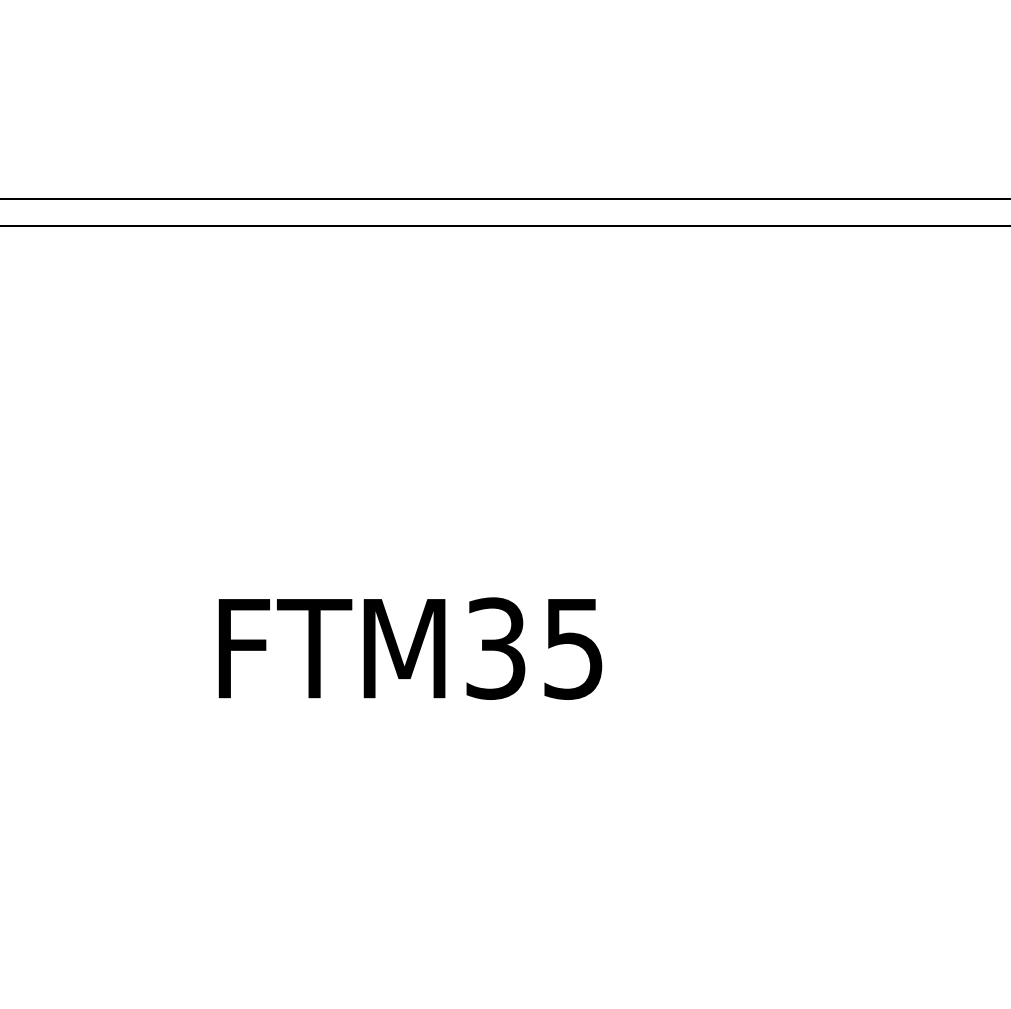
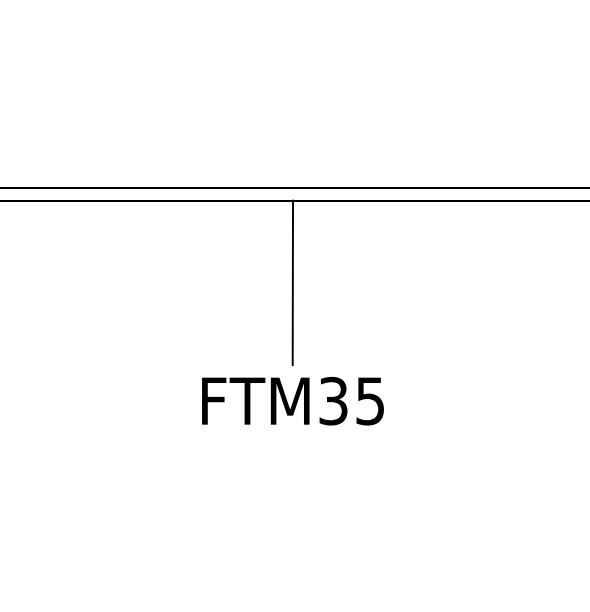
line: (590, 398) -> (292, 282), added
text: (409, 647) -> (292, 400), moved

